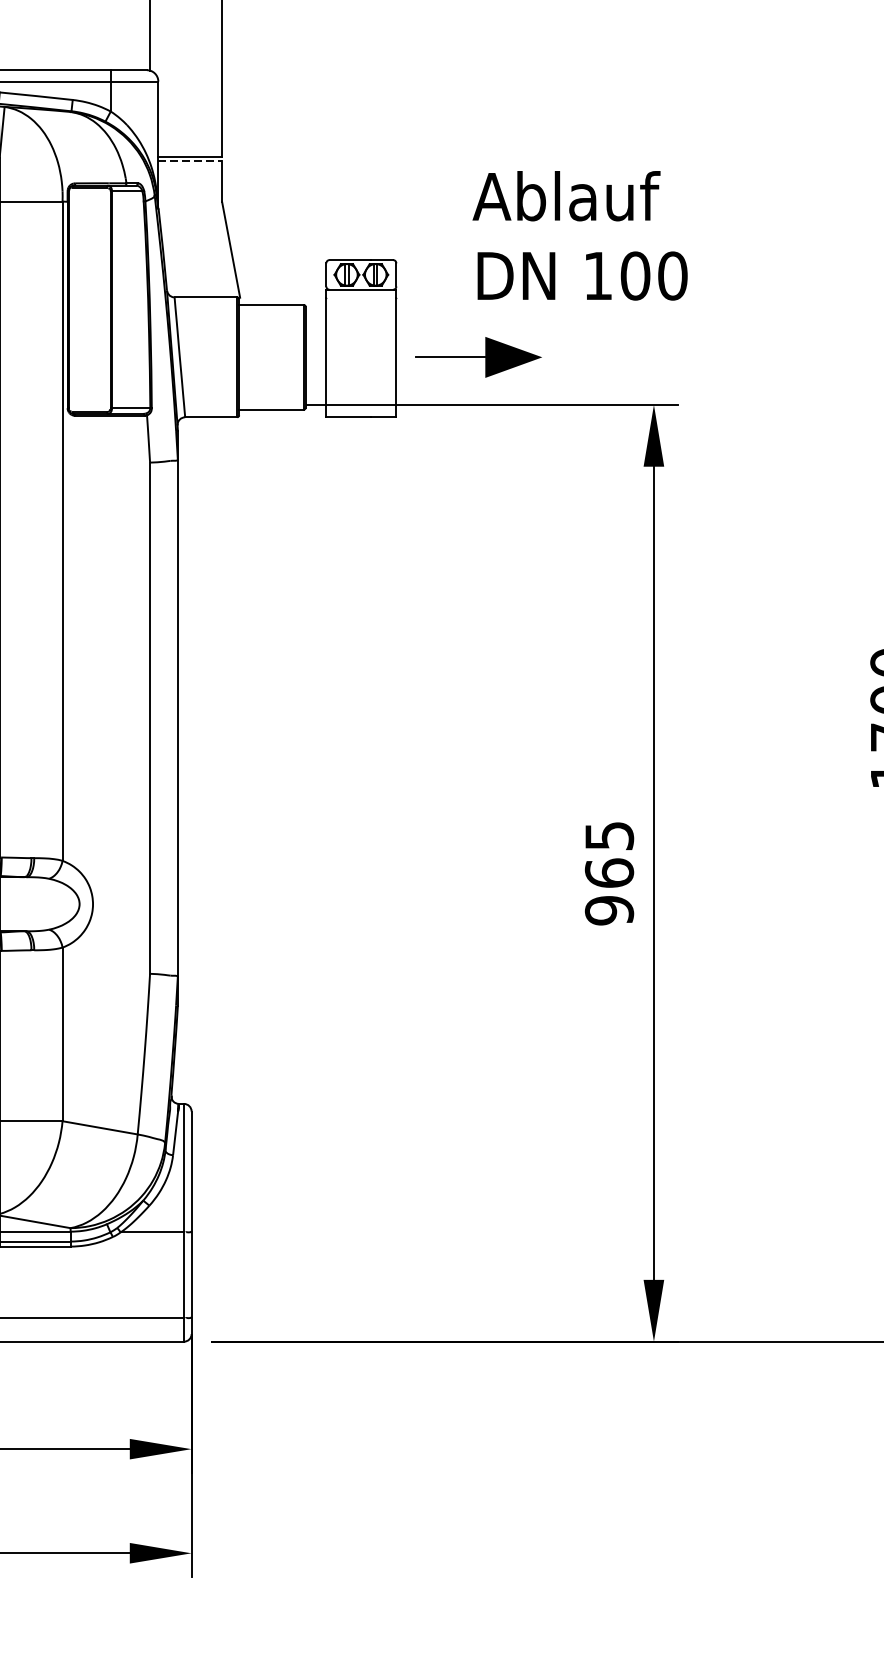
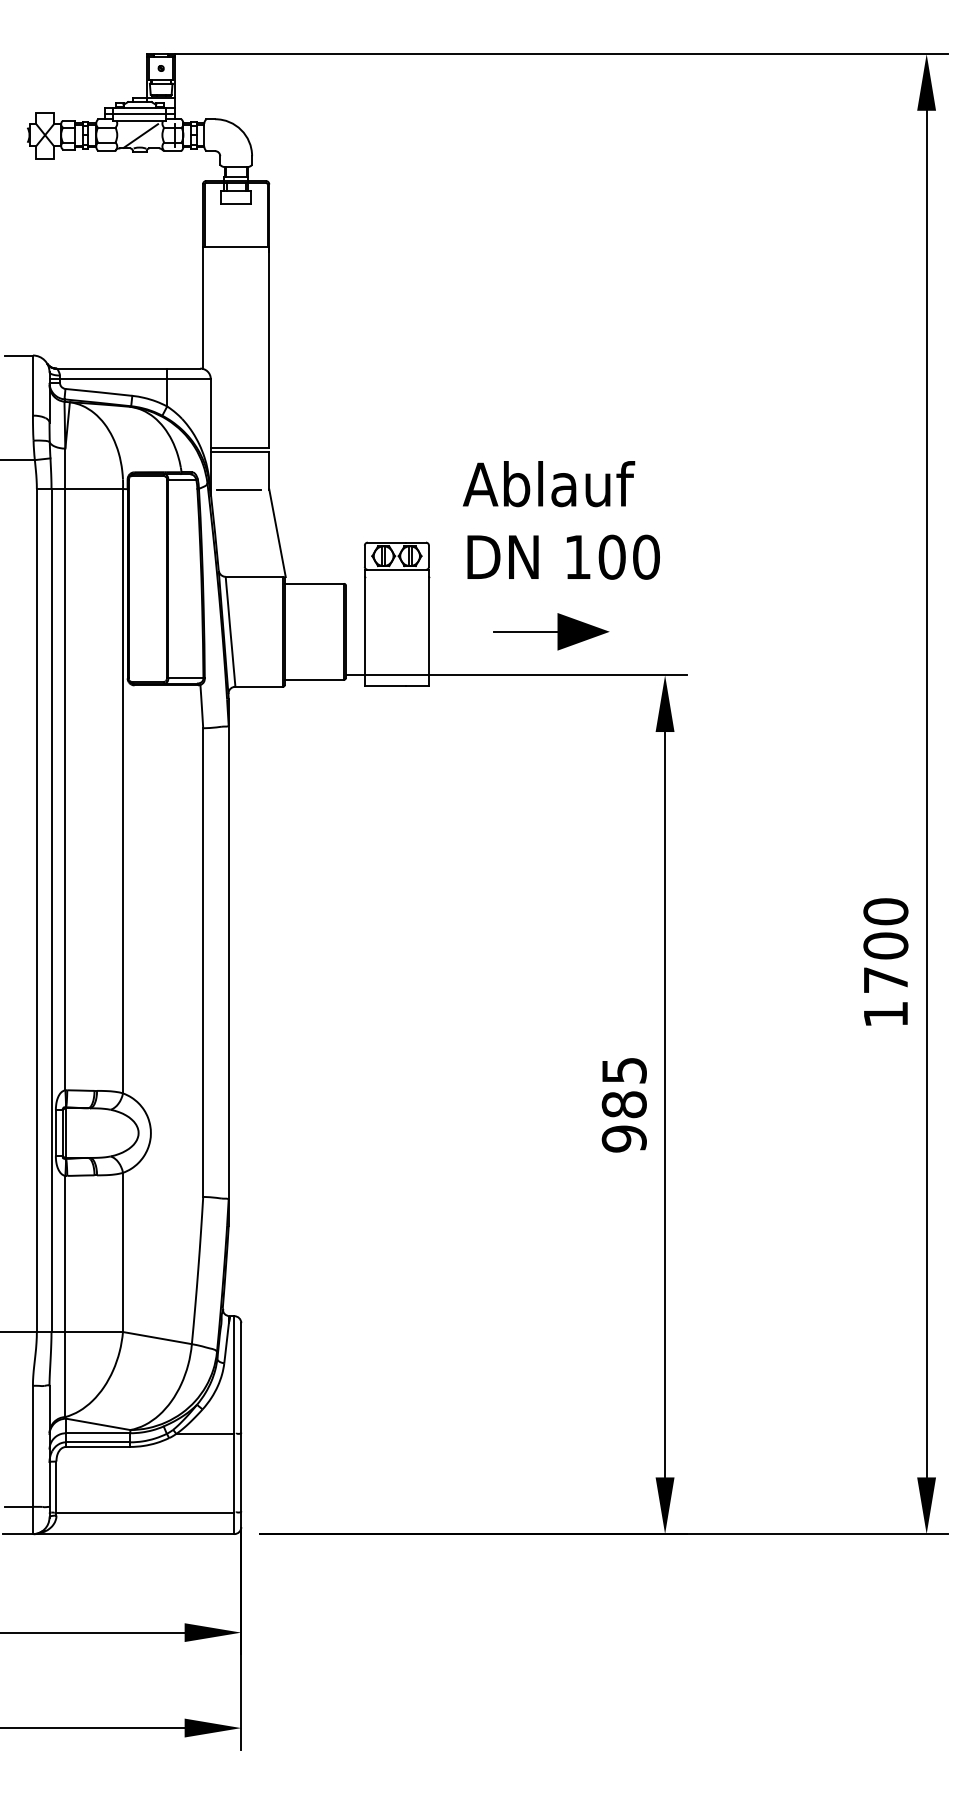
line: (190, 161) -> (240, 452), dashed -> solid
line: (188, 202) -> (238, 489), added
text: (580, 235) -> (561, 520), moved
part: (478, 357) -> (551, 631), moved
text: (608, 873) -> (623, 1104), 965 -> 985

